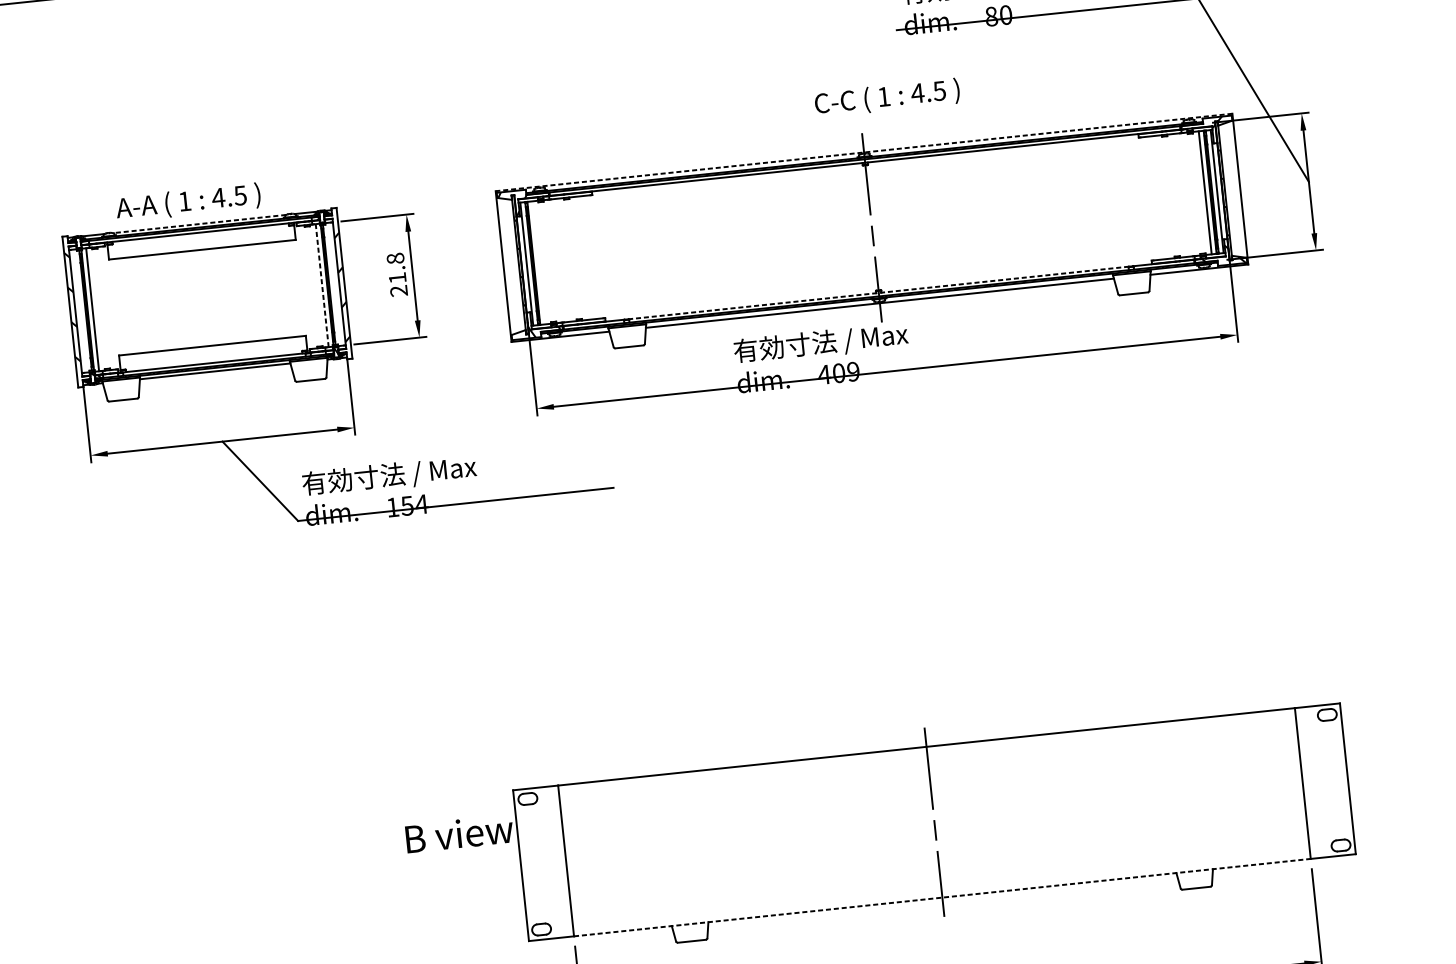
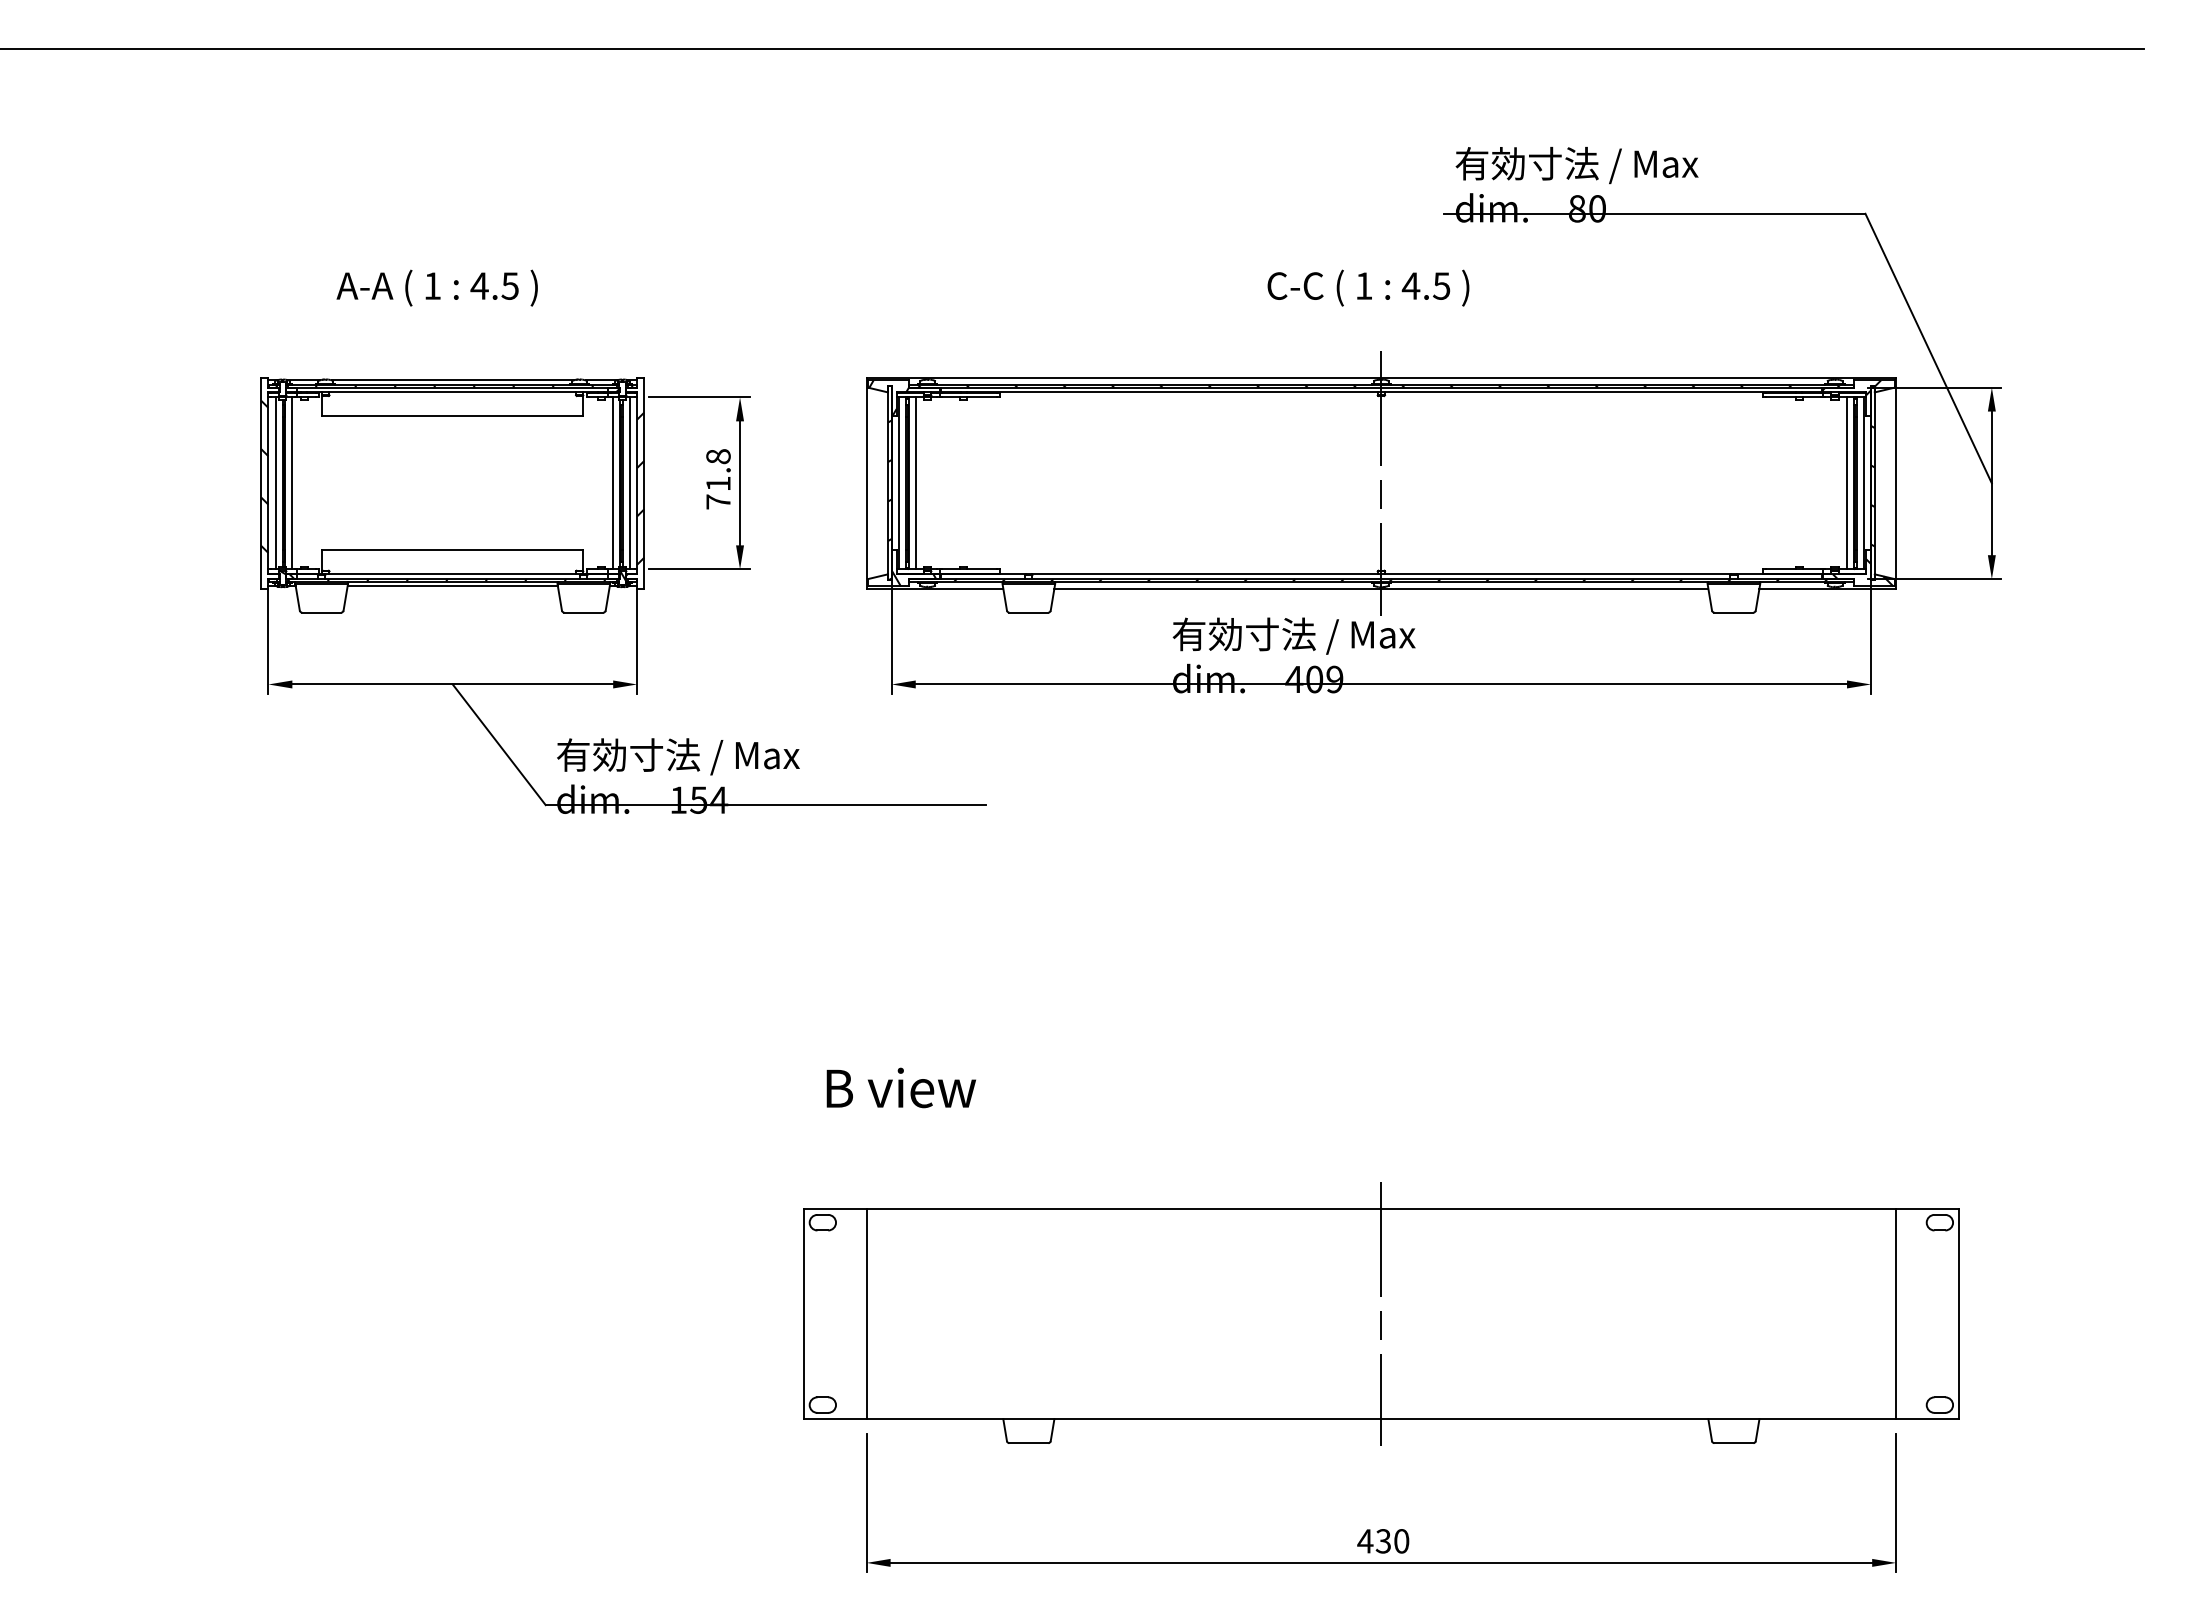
text: (887, 97) -> (1368, 287), moved
line: (864, 152) -> (1381, 378), dashed -> solid
text: (187, 202) -> (436, 287), moved
line: (199, 224) -> (452, 380), dashed -> solid
line: (538, 263) -> (915, 483), added
line: (333, 284) -> (629, 483), added
line: (322, 285) -> (613, 483), dashed -> solid
text: (398, 290) -> (718, 501), 21.8 -> 71.8
line: (878, 293) -> (1381, 574), dashed -> solid
line: (80, 311) -> (275, 483), added
text: (458, 833) -> (900, 1087), moved
line: (942, 897) -> (1381, 1419), dashed -> solid

